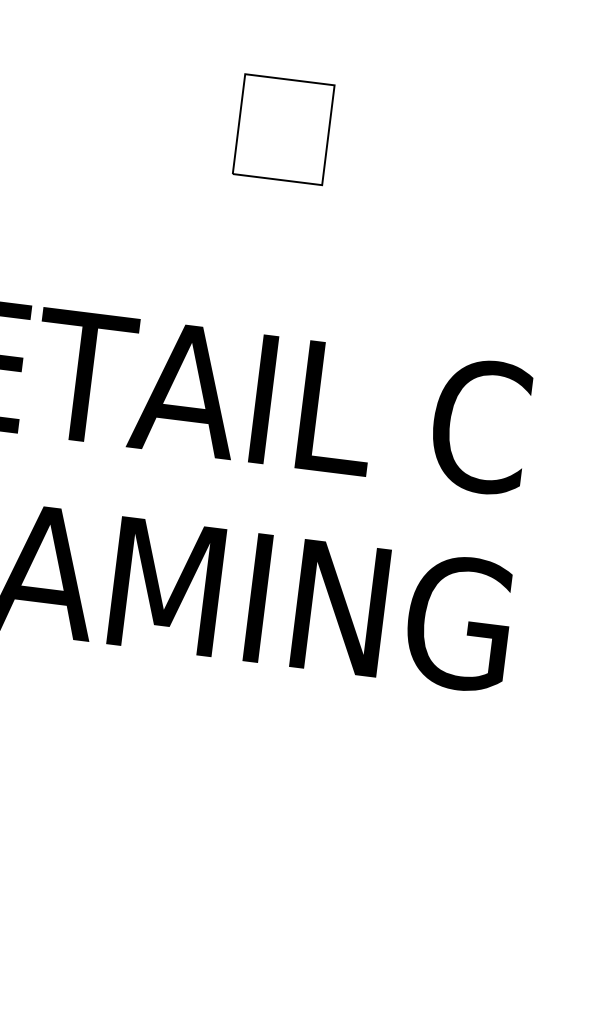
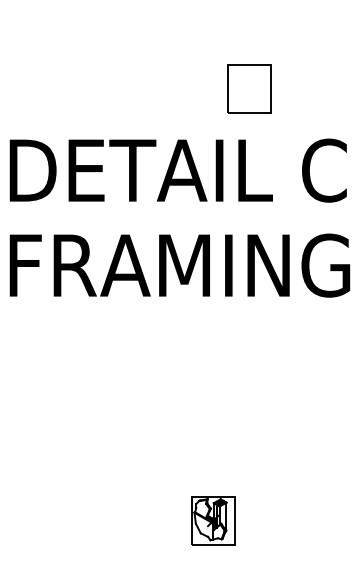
part: (284, 128) -> (249, 88), moved

